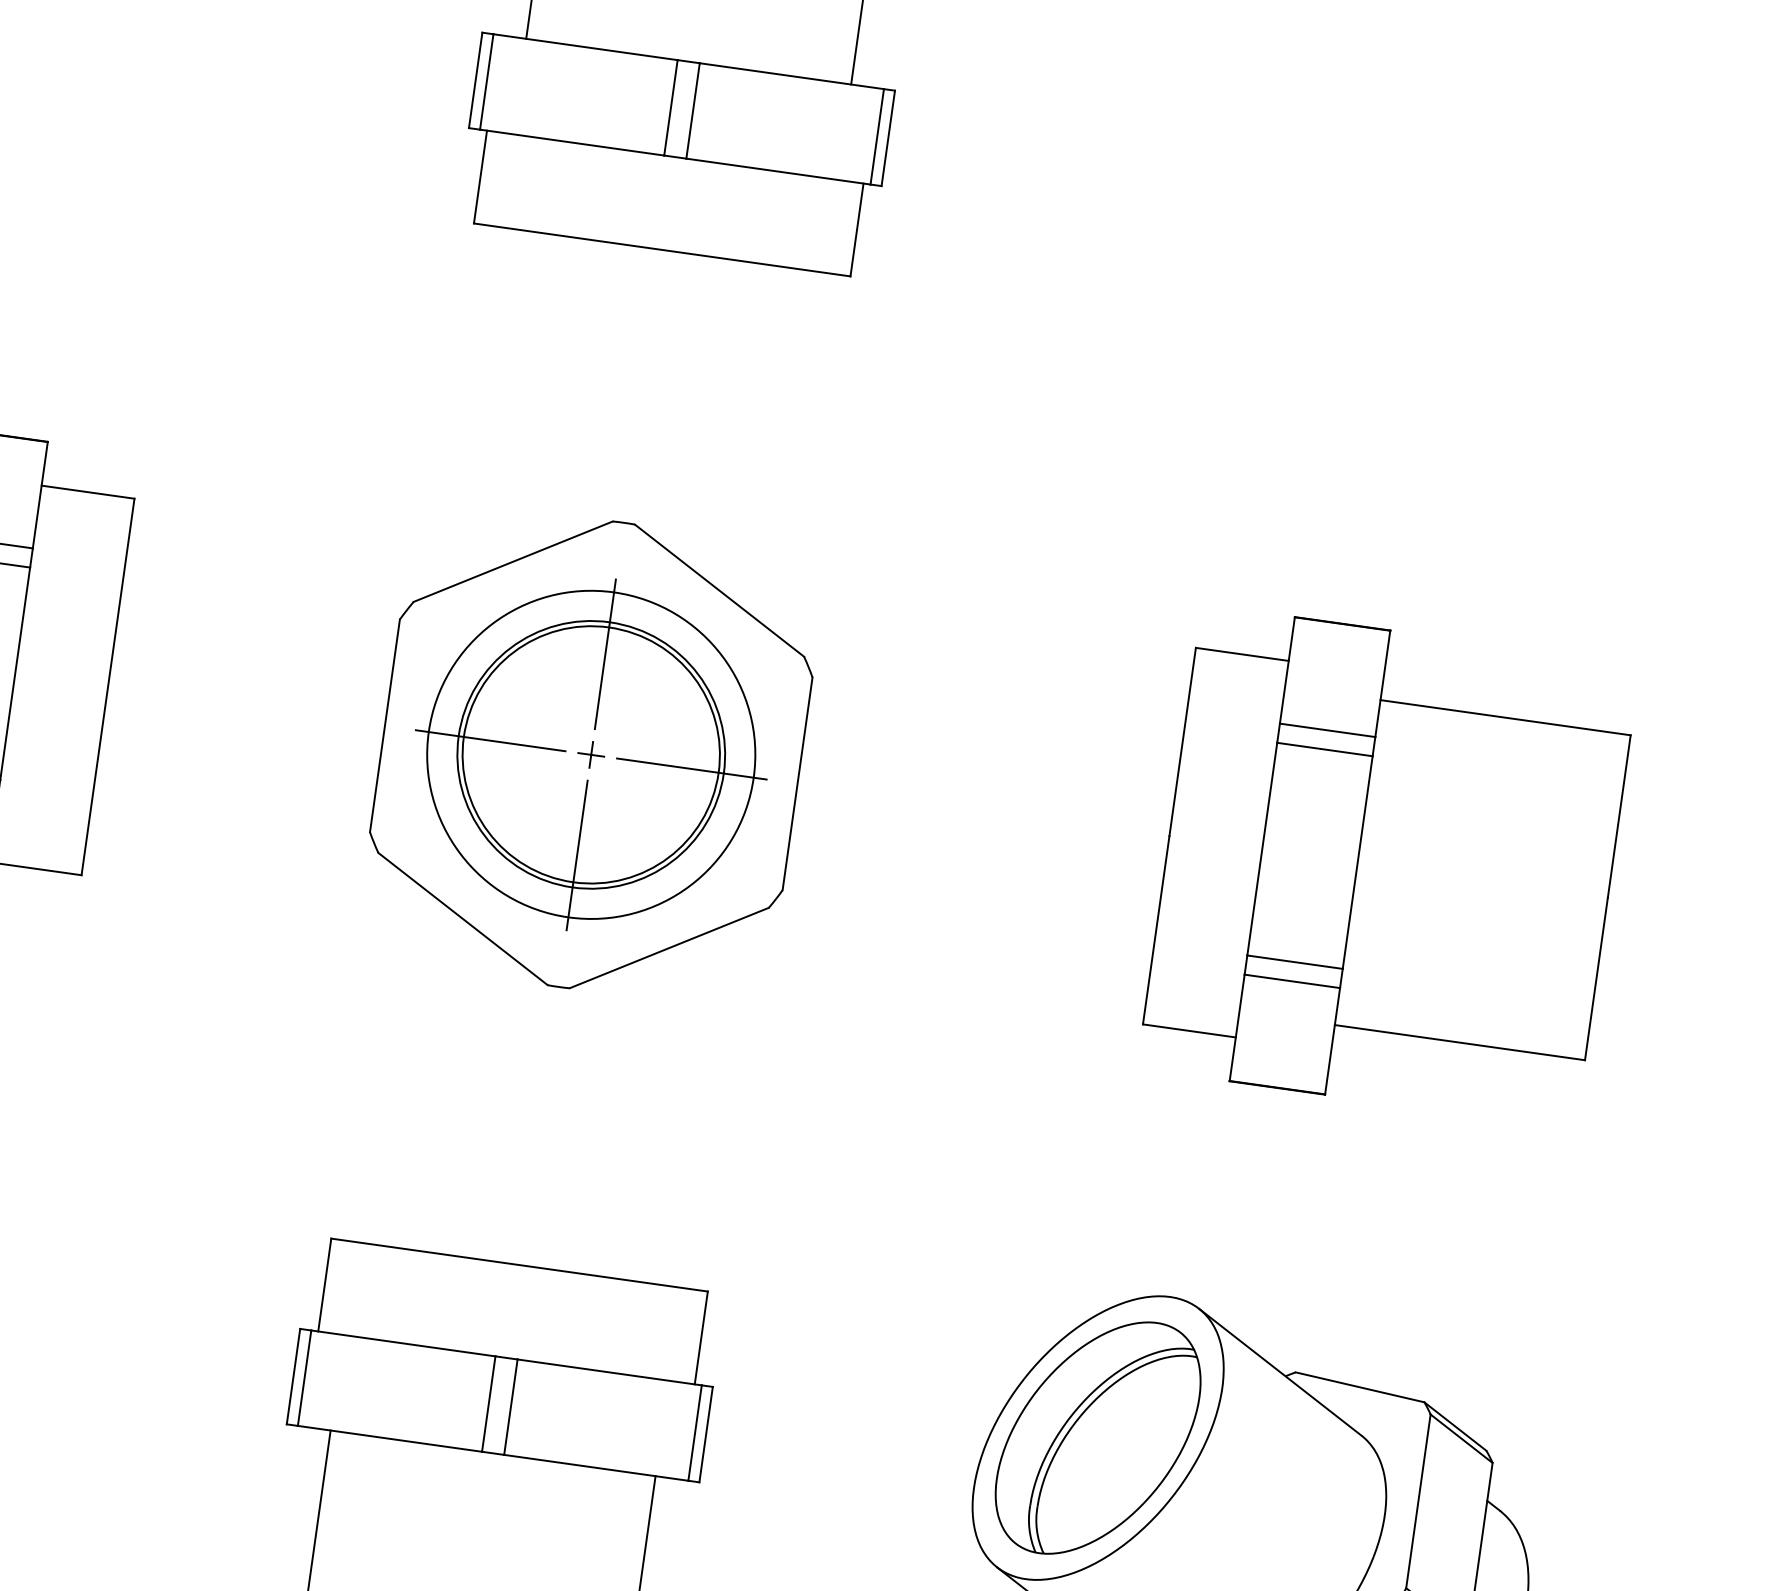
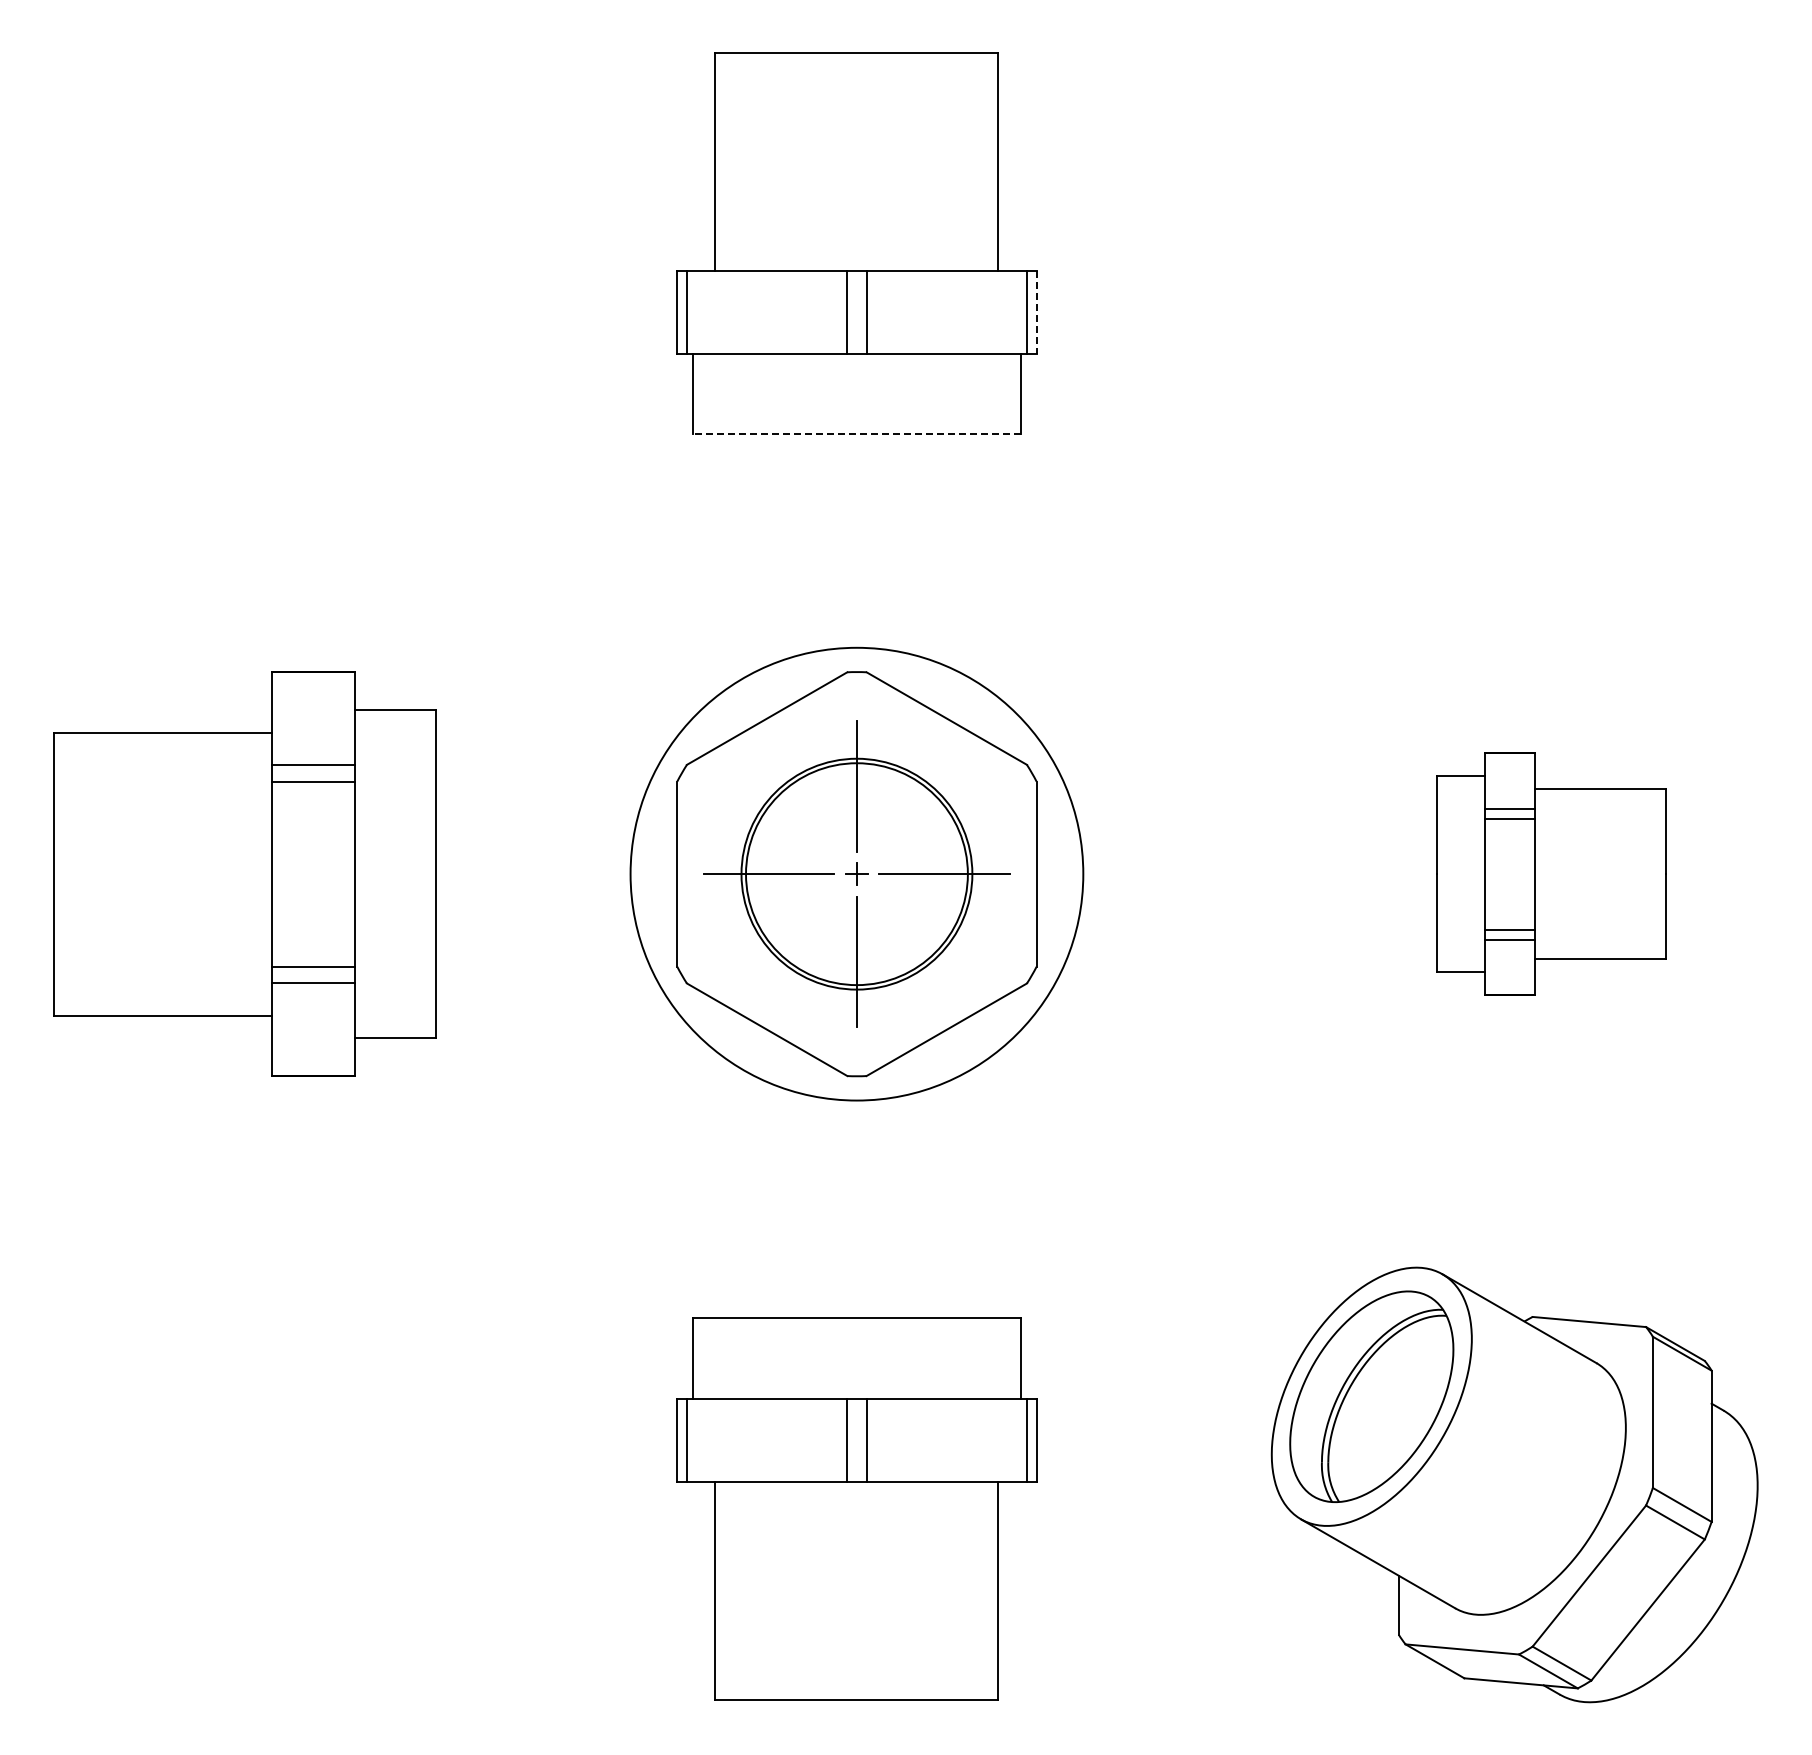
line: (888, 138) -> (1036, 312), solid -> dashed
line: (661, 249) -> (856, 434), solid -> dashed
circle: (590, 754) -> (856, 873), size x1.6
part: (1387, 866) -> (1550, 873), size x0.6

